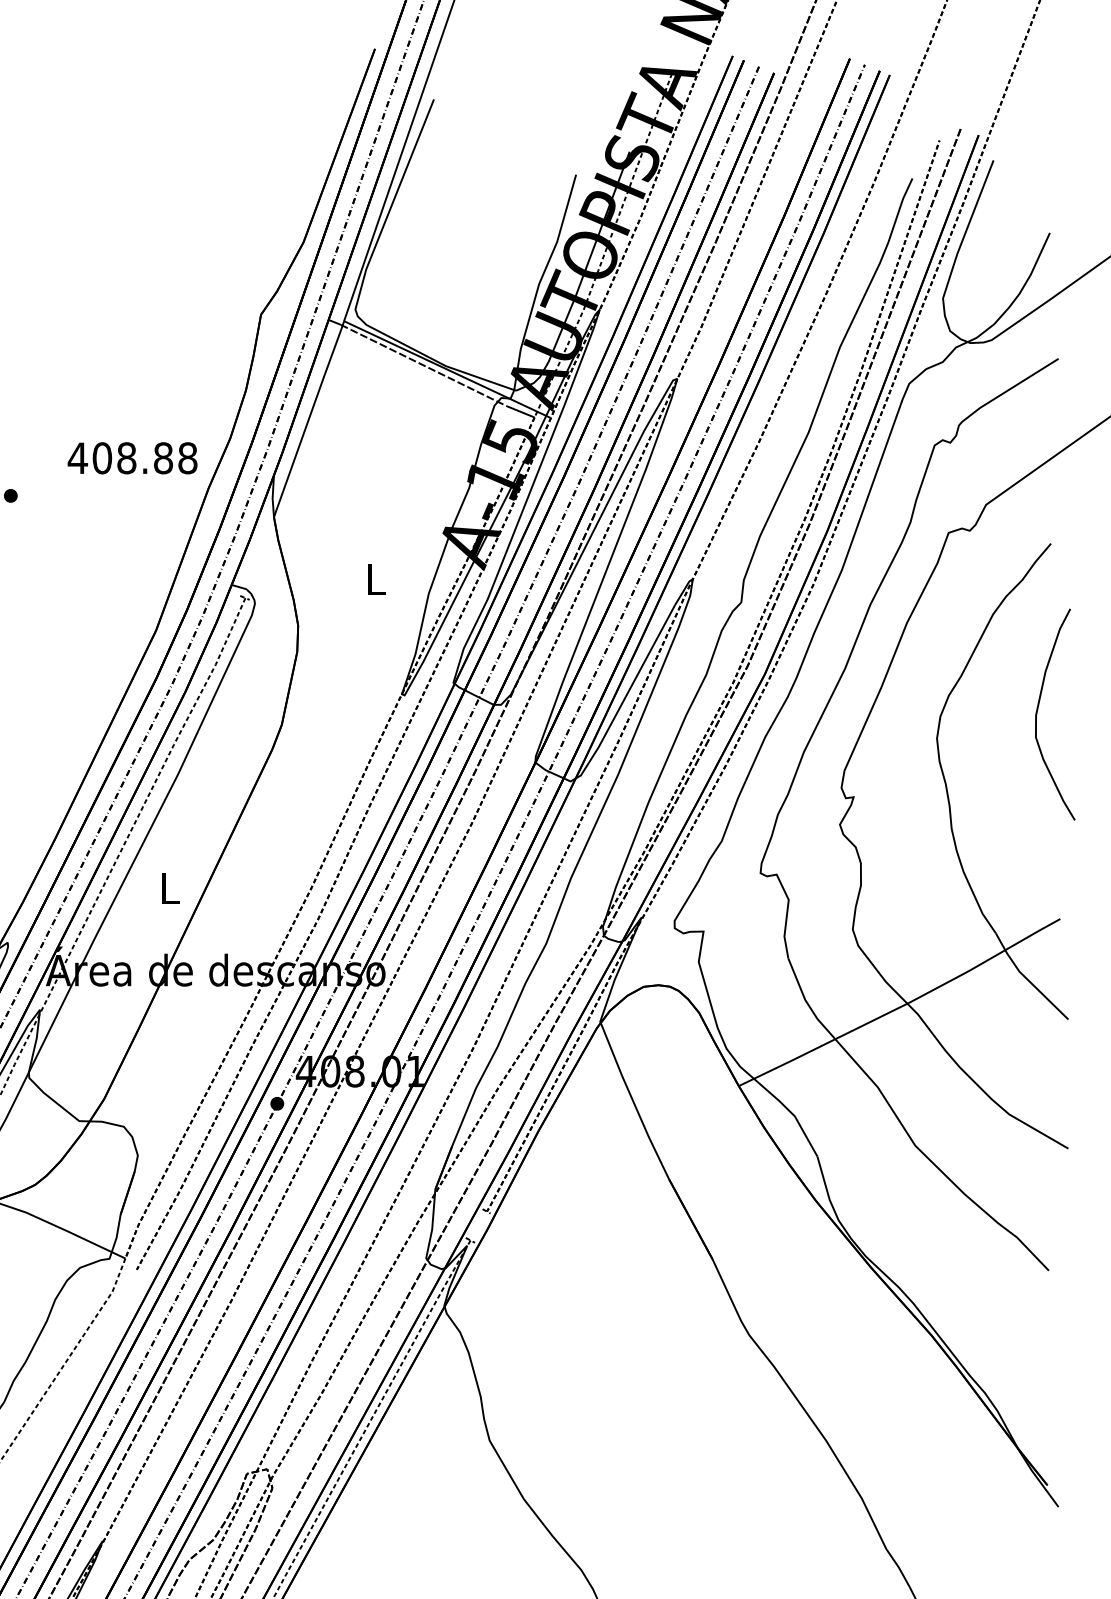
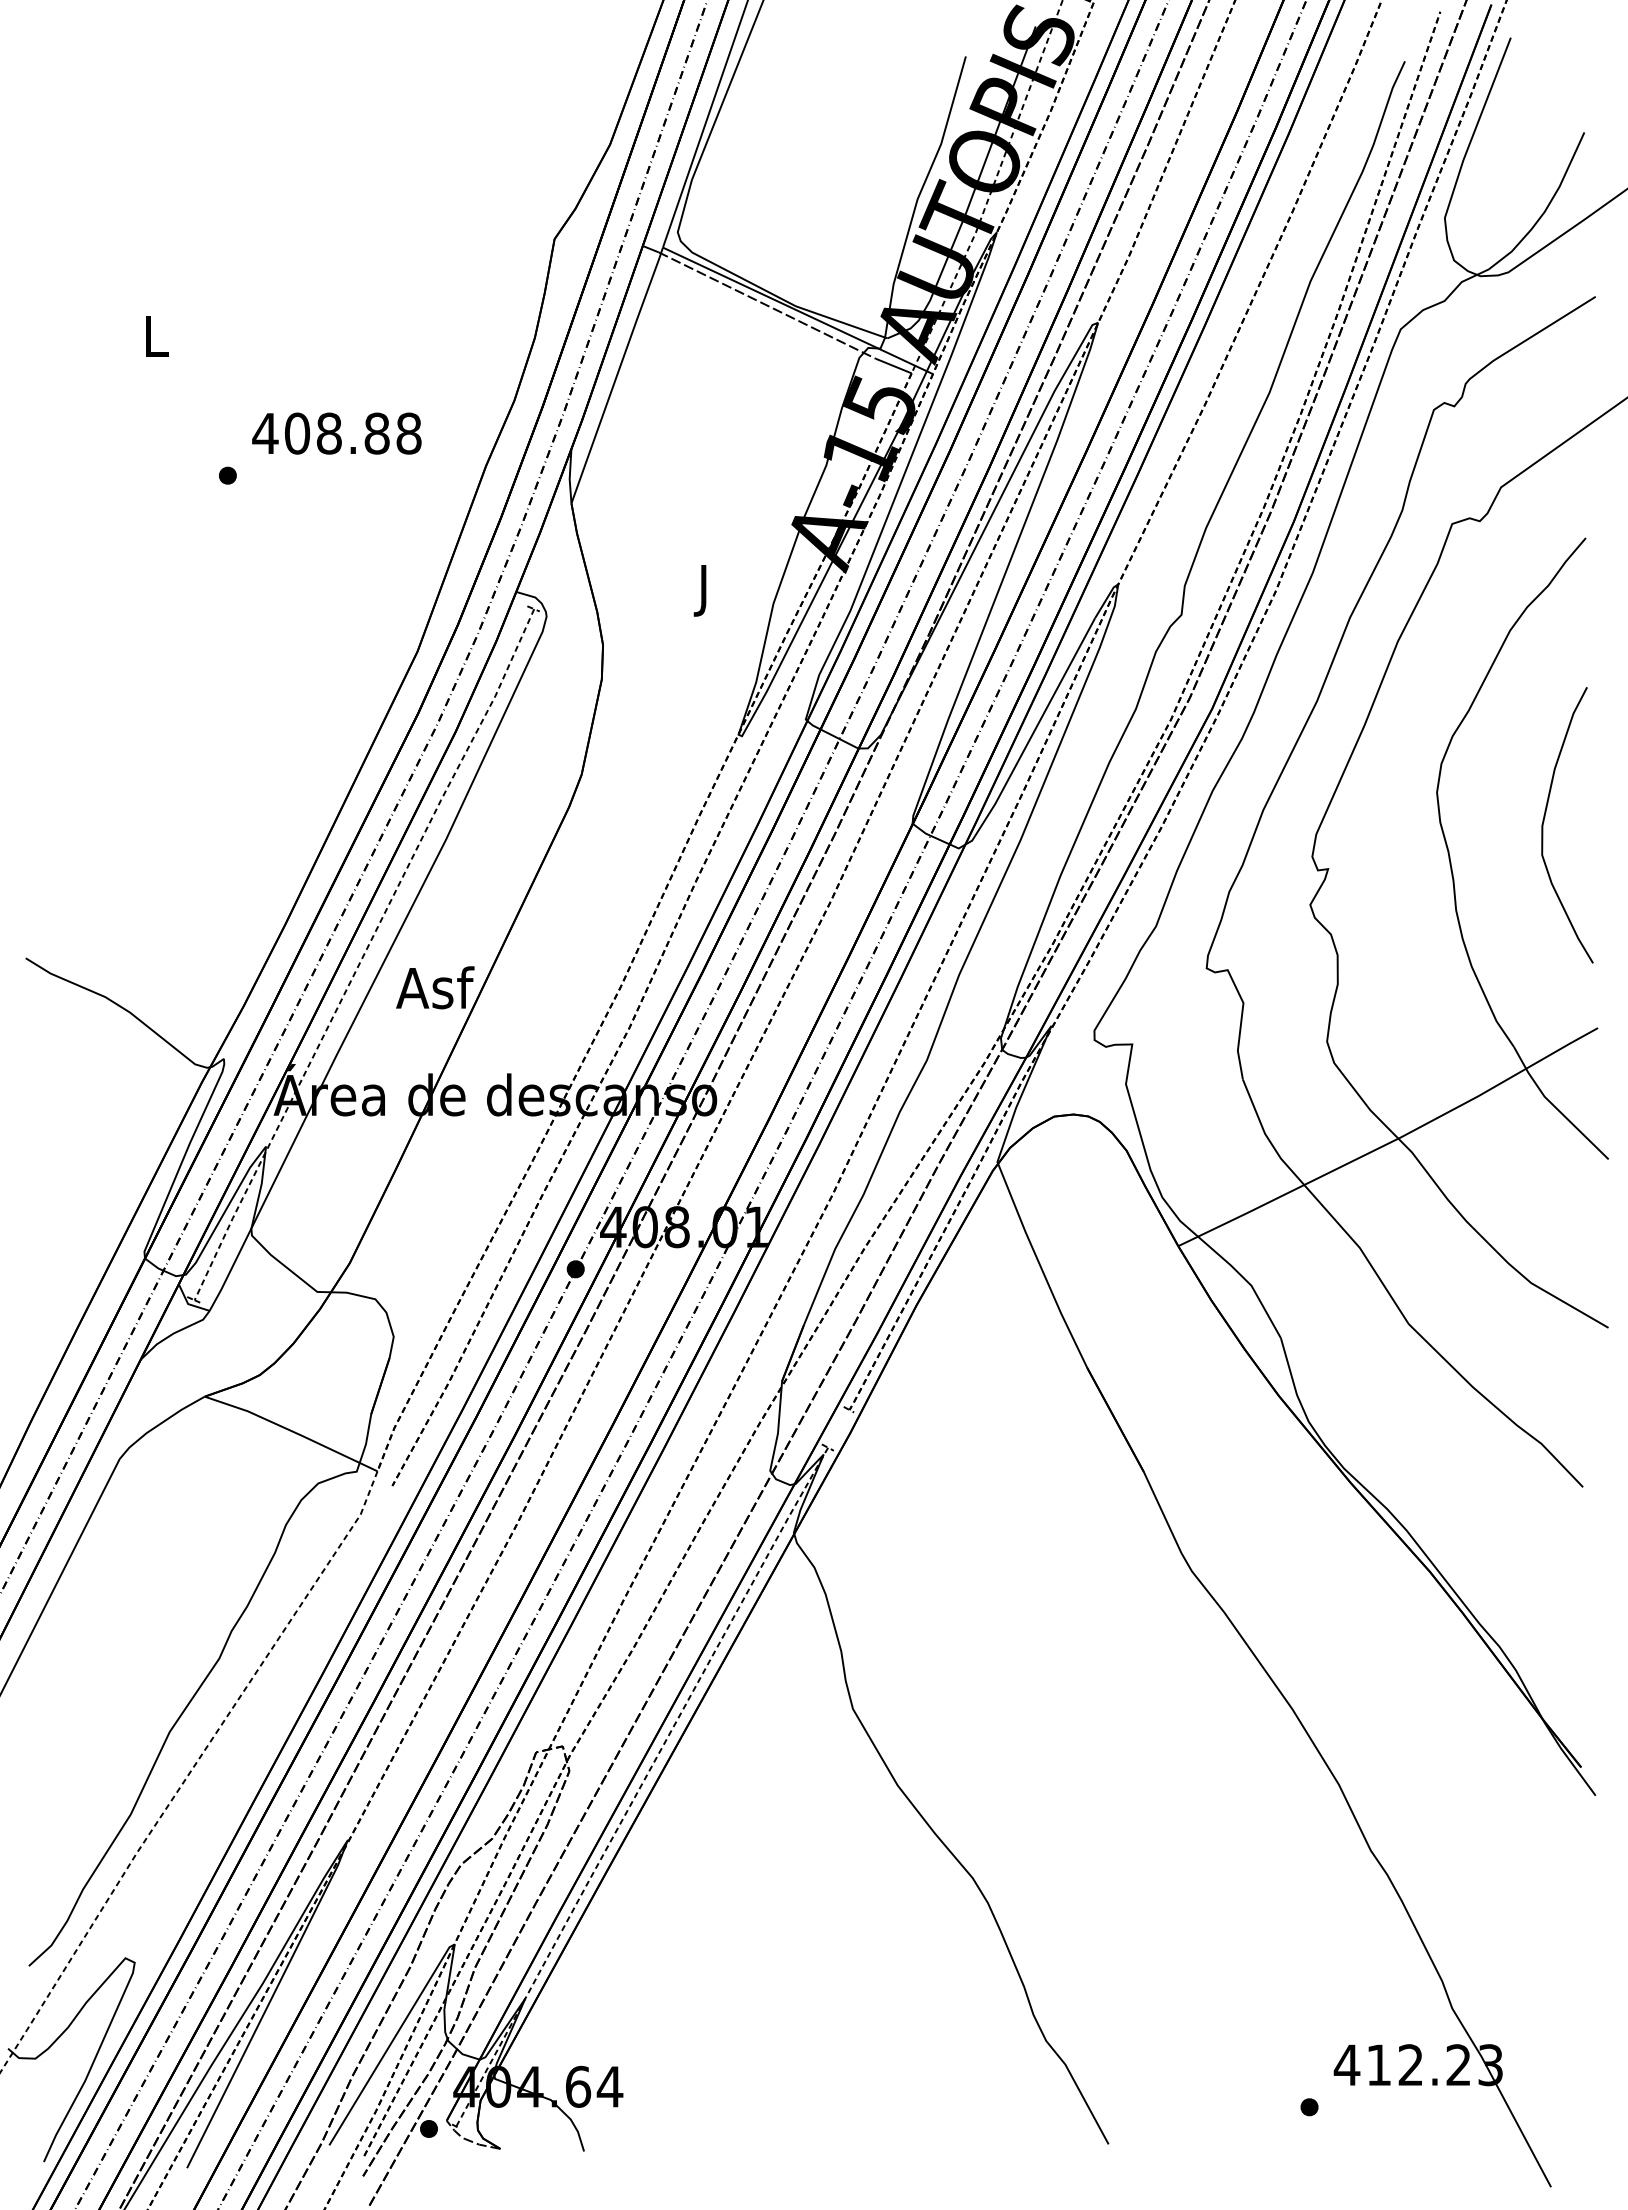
text: (132, 458) -> (336, 433), moved
text: (375, 583) -> (704, 590), L -> J
curve: (1037, 712) -> (1544, 822), moved
text: (169, 887) -> (435, 987), L -> Asf

